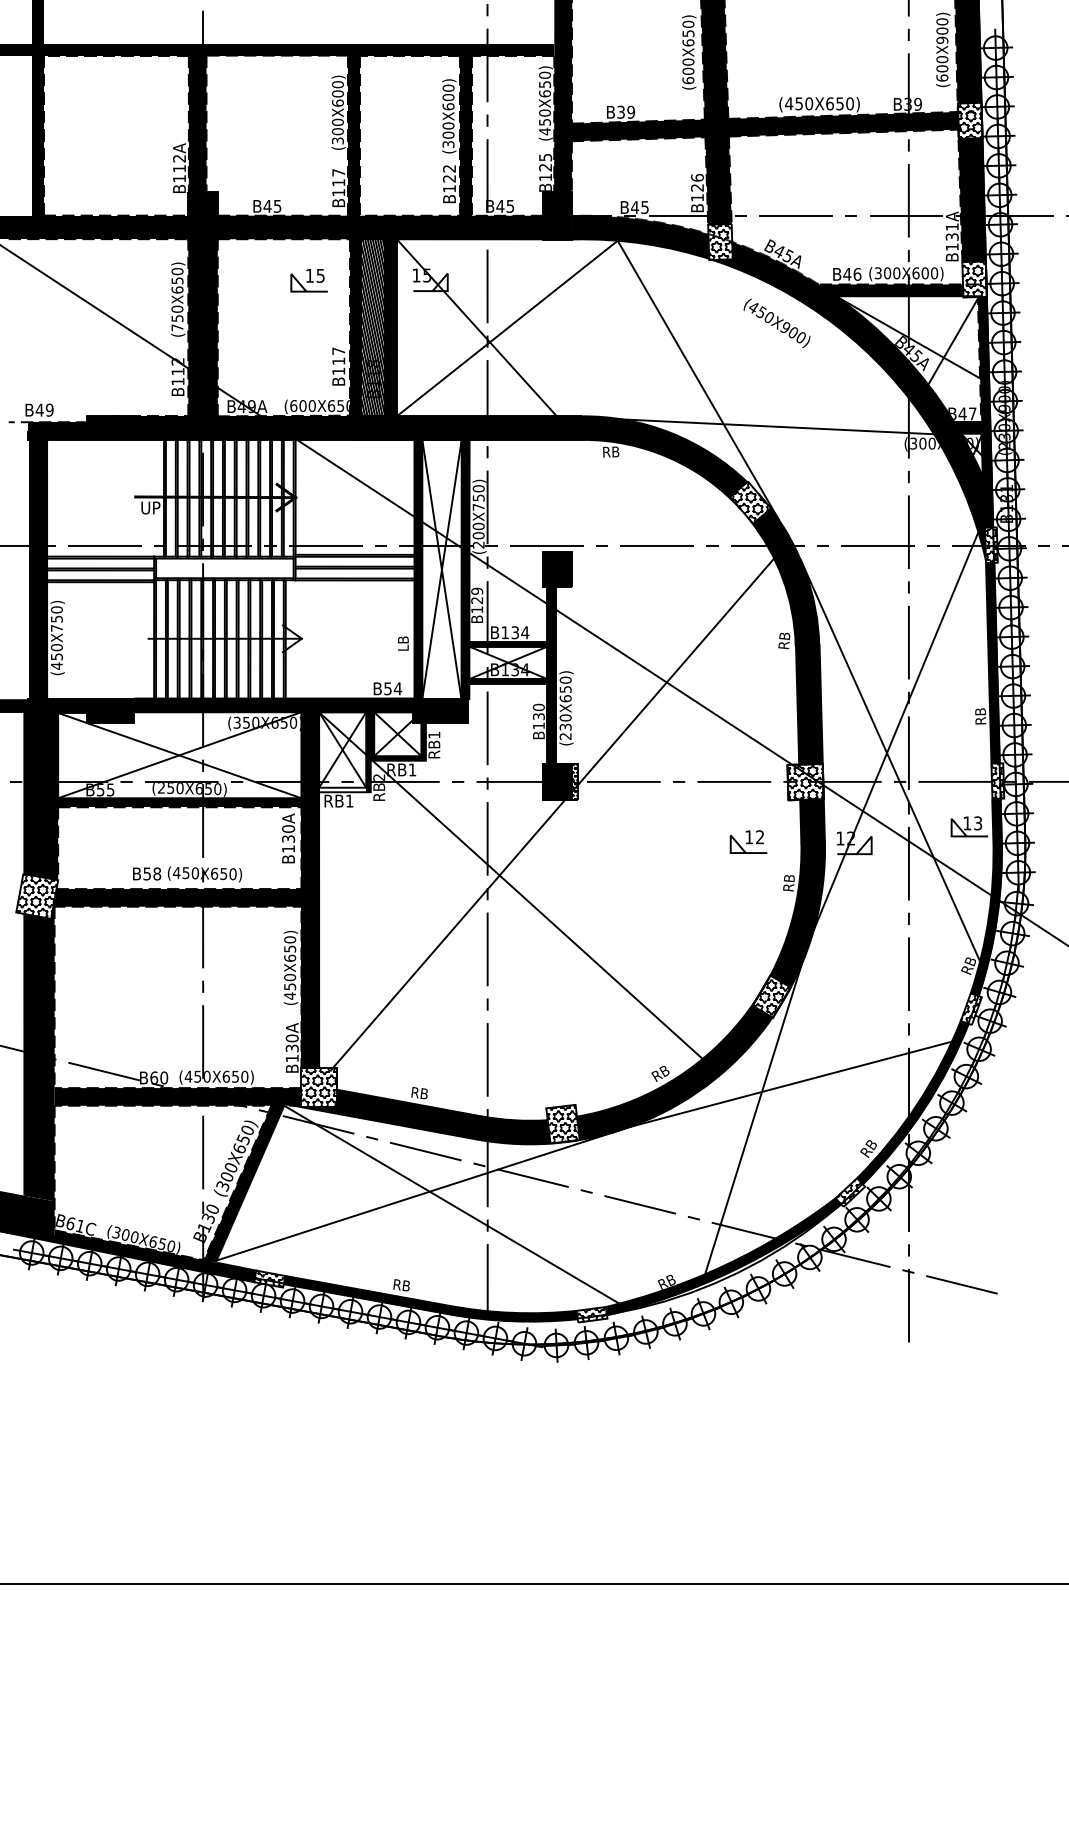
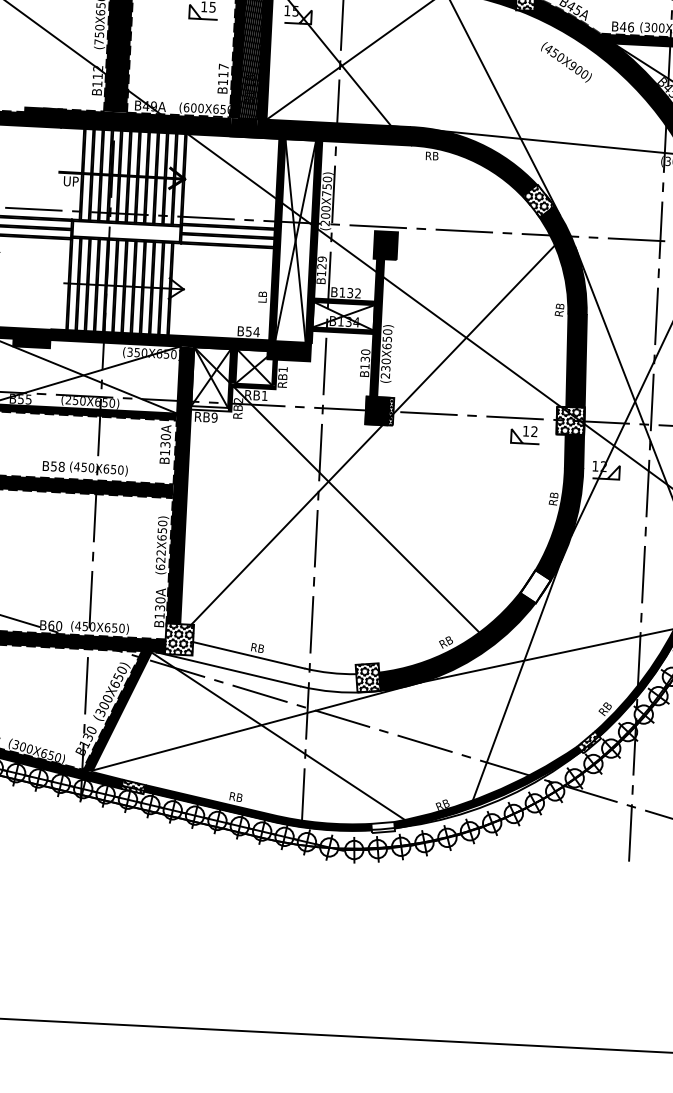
text: (525, 632) -> (358, 293), B134 -> B132
text: (349, 800) -> (214, 417), RB1 -> RB9
part: (748, 841) -> (525, 434), moved
text: (290, 986) -> (161, 559), (450X650) -> (622X650)
hatch: (771, 995) -> (535, 585), removed
fill: (423, 1116) -> (259, 666), removed
hatch: (591, 1314) -> (382, 827), removed

